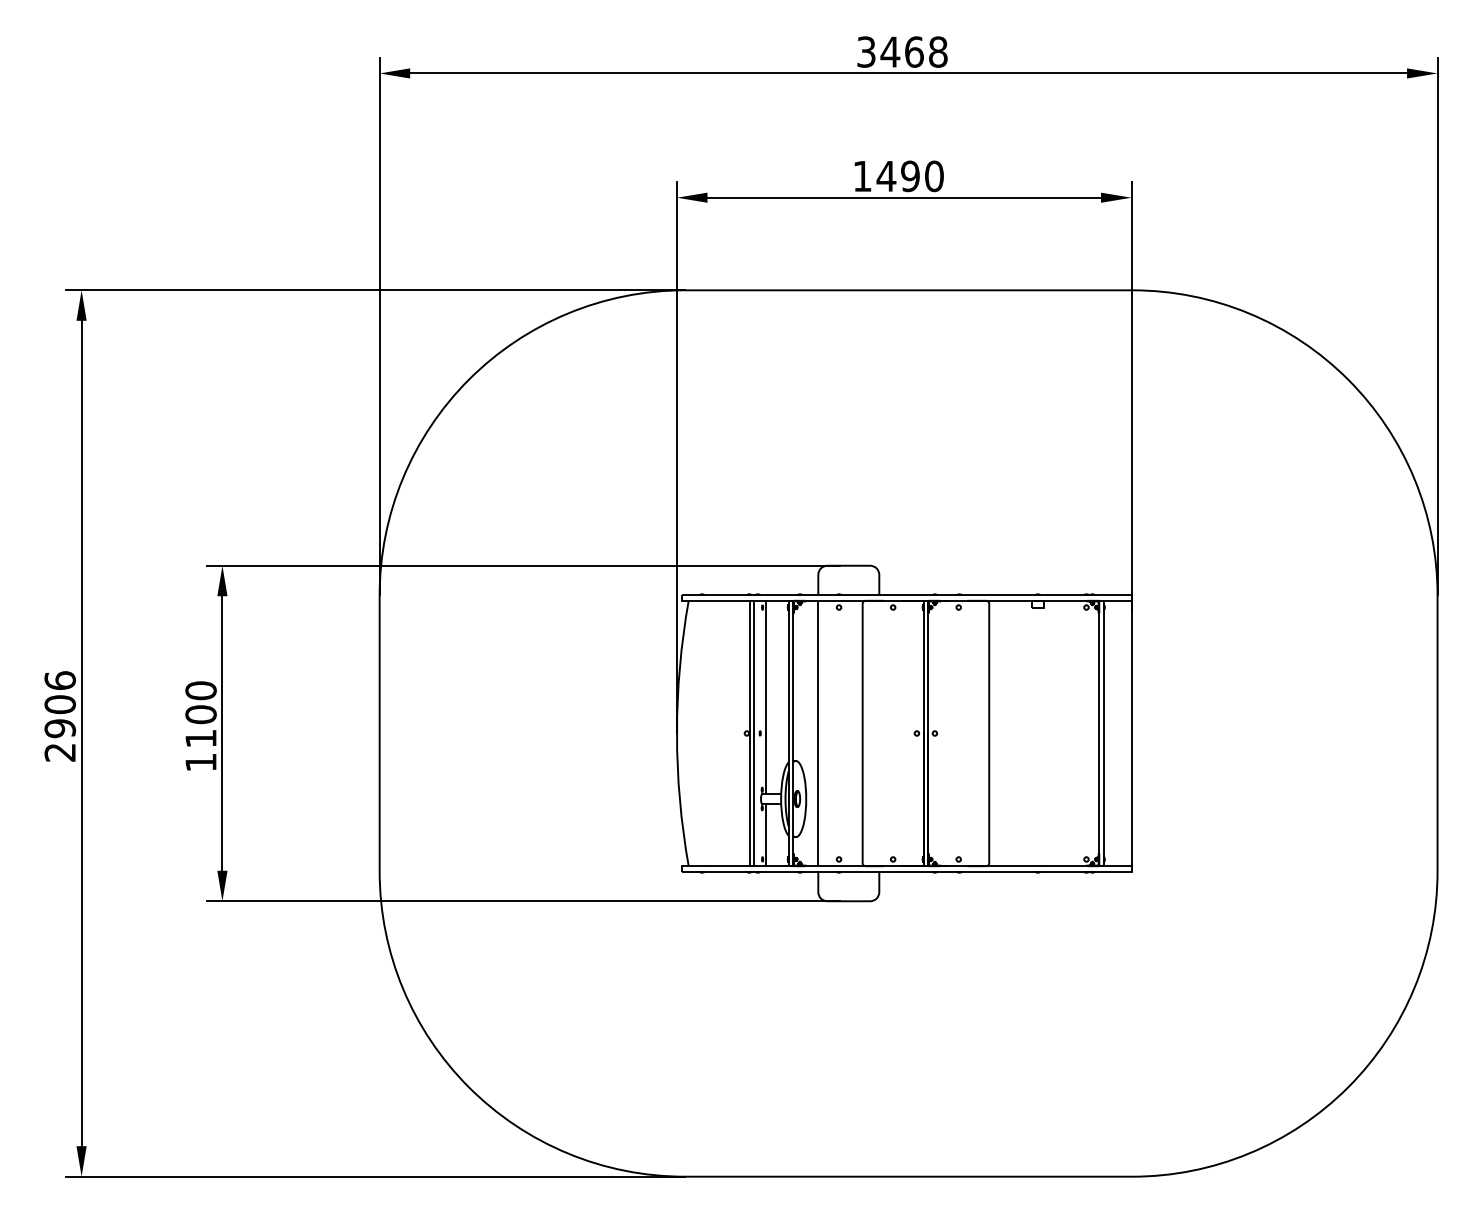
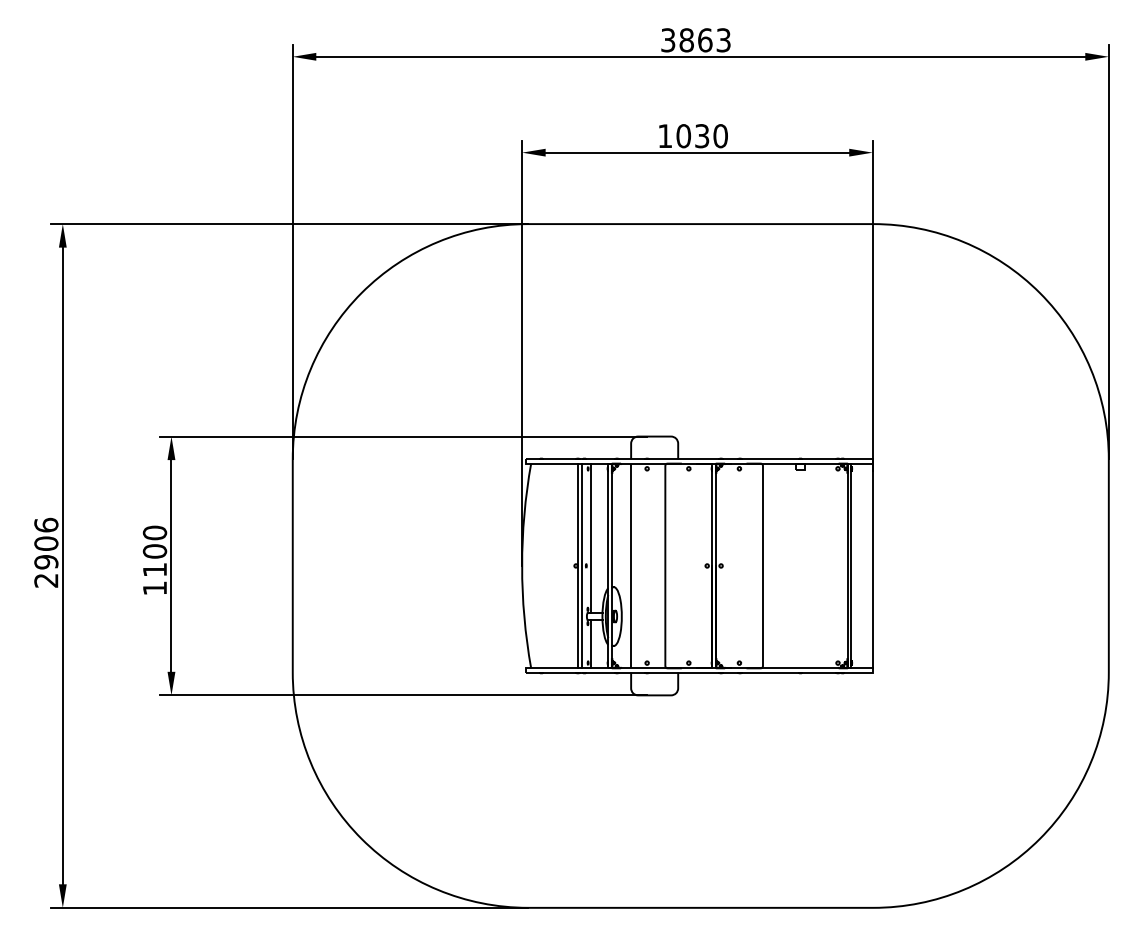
text: (913, 51) -> (704, 39), 3468 -> 3863
text: (897, 176) -> (692, 136), 1490 -> 1030

